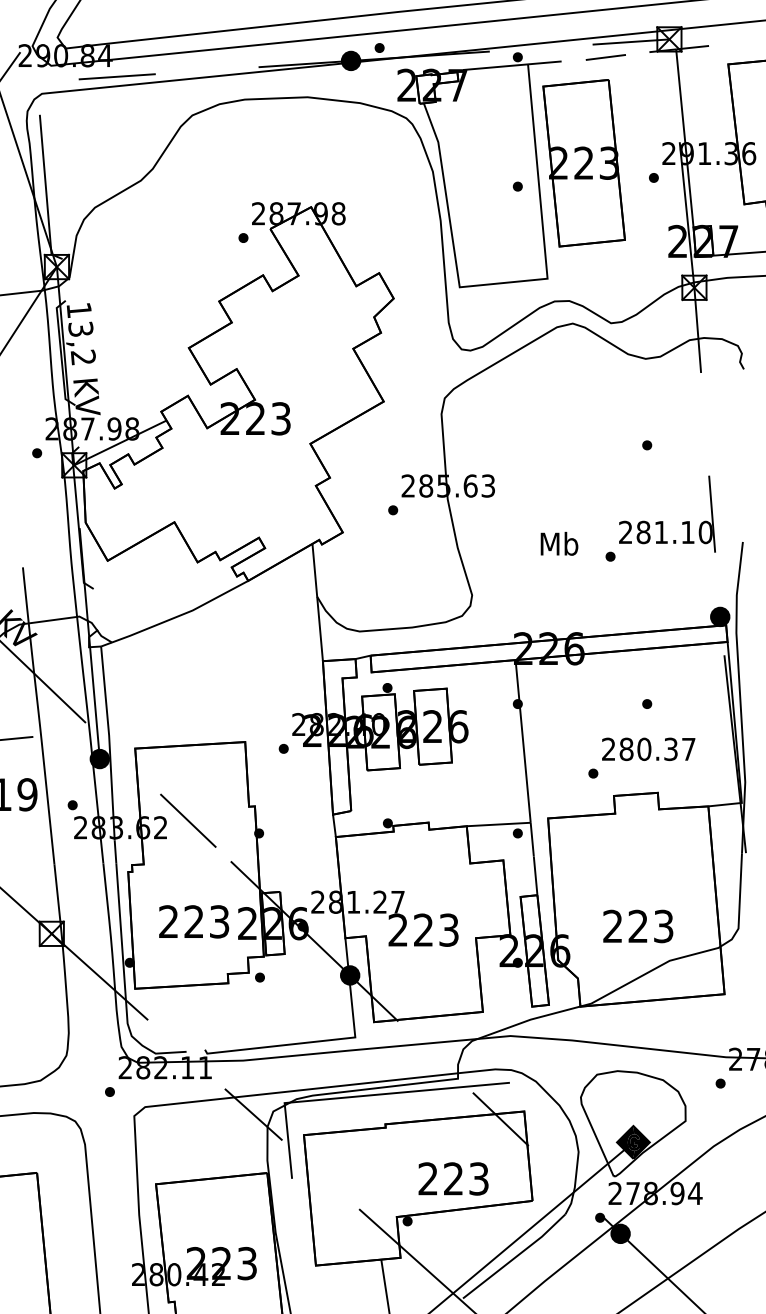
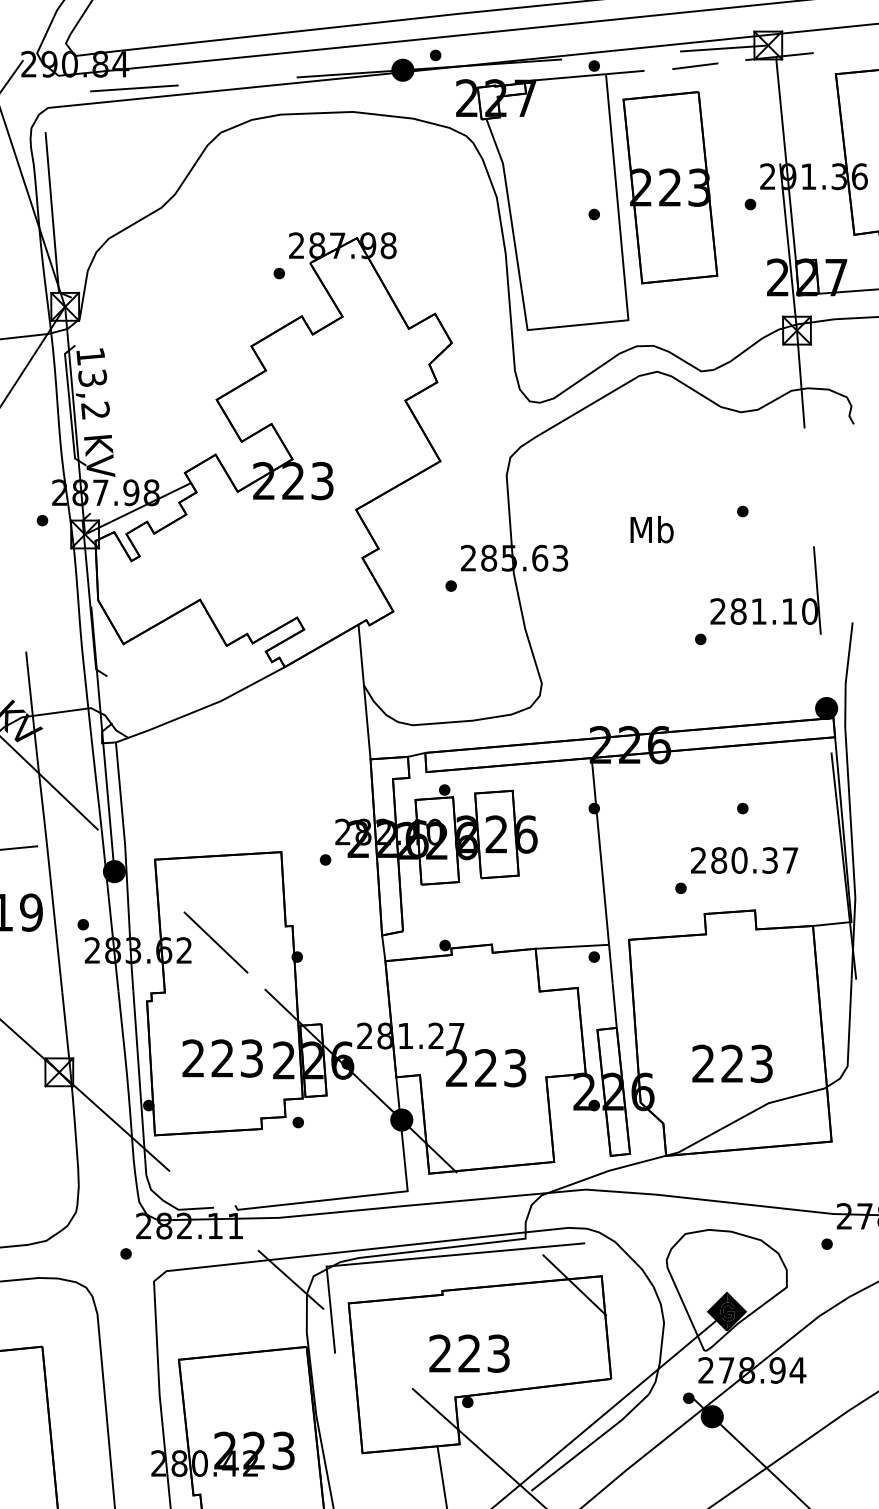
text: (558, 543) -> (651, 529), moved
text: (453, 1178) -> (469, 1353), moved

